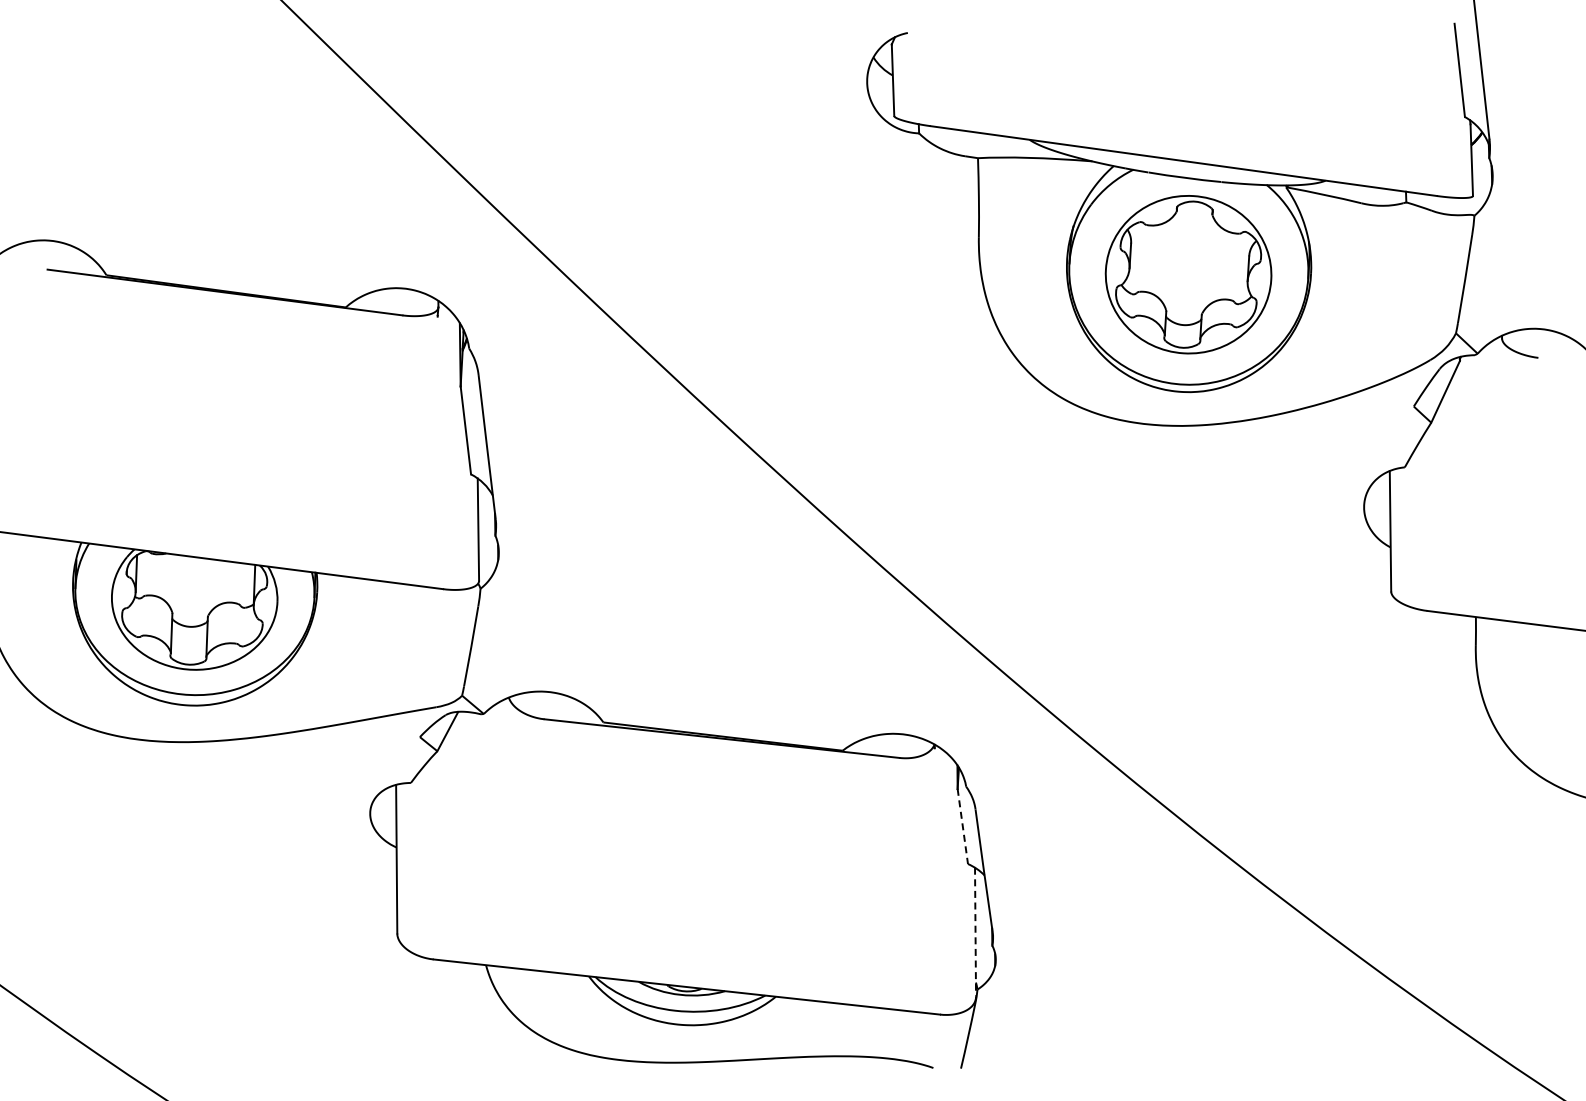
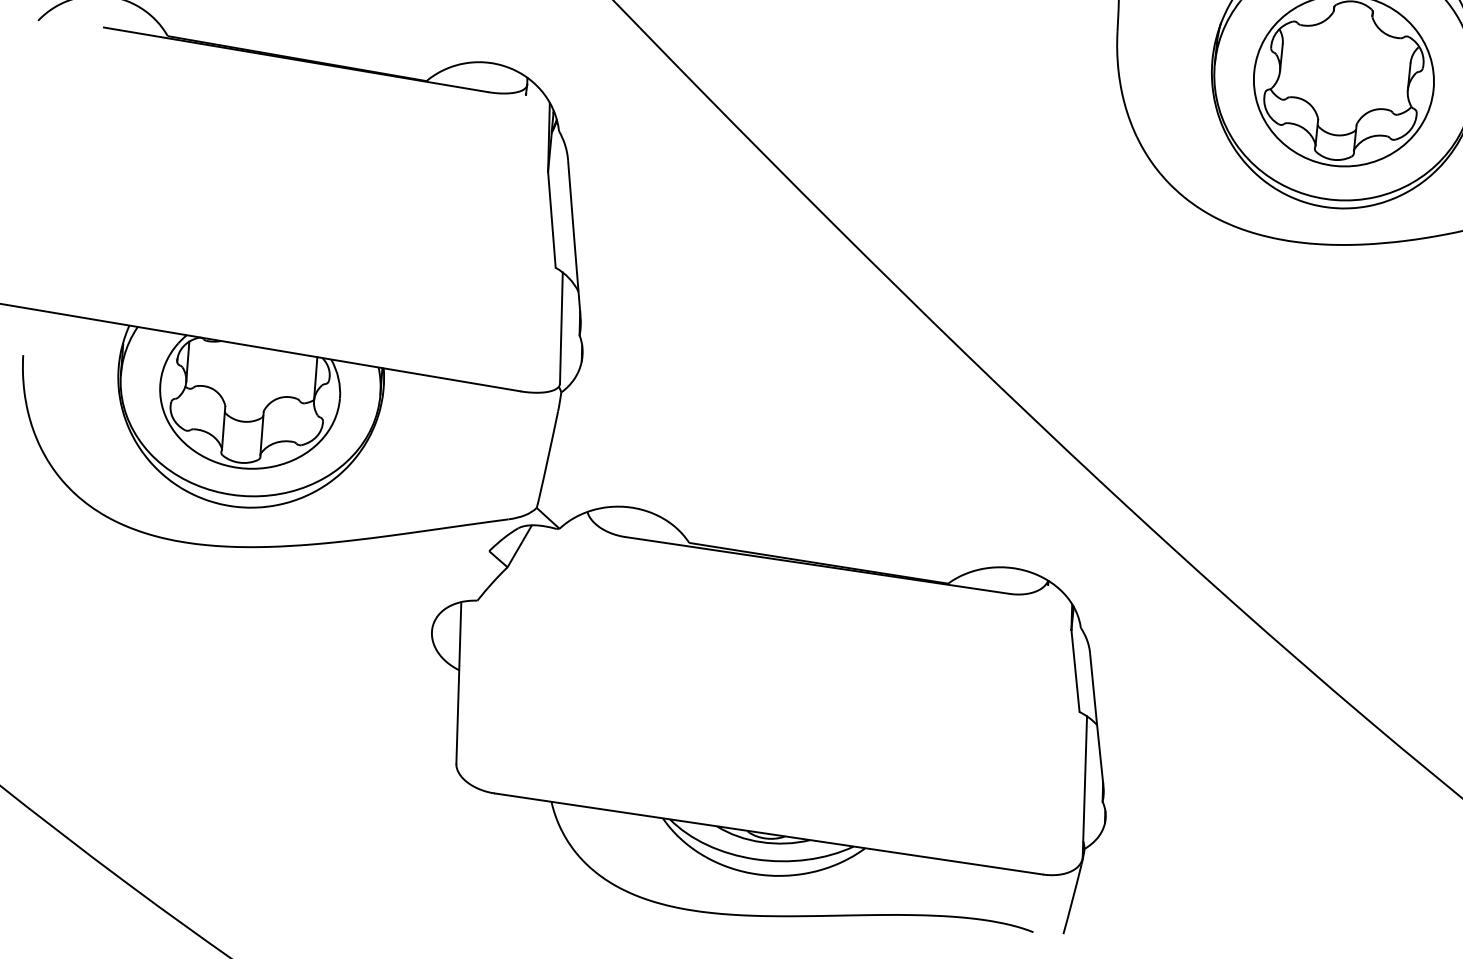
line: (962, 826) -> (1075, 671), dashed -> solid
line: (975, 932) -> (1084, 786), dashed -> solid

